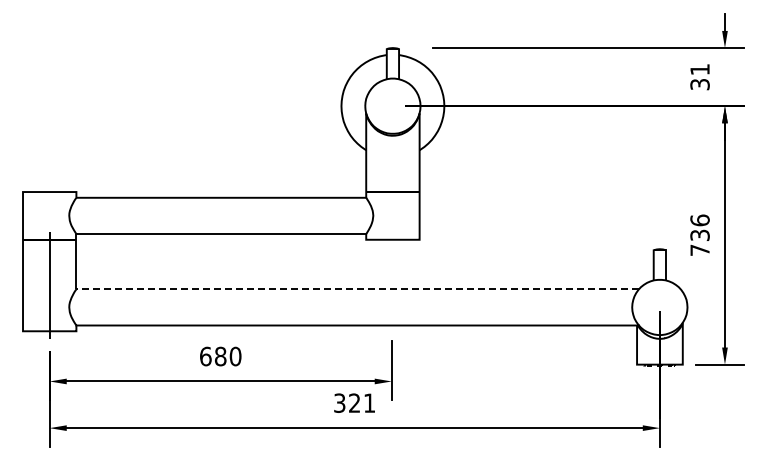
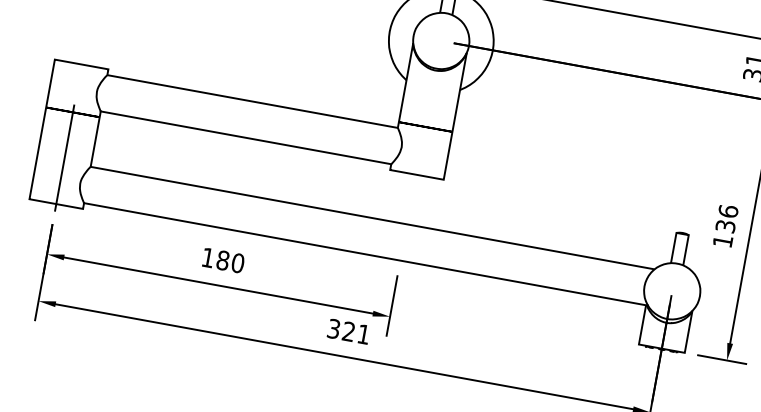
text: (699, 249) -> (722, 240), 736 -> 136
line: (357, 289) -> (372, 218), dashed -> solid
text: (205, 356) -> (207, 257), 680 -> 180

